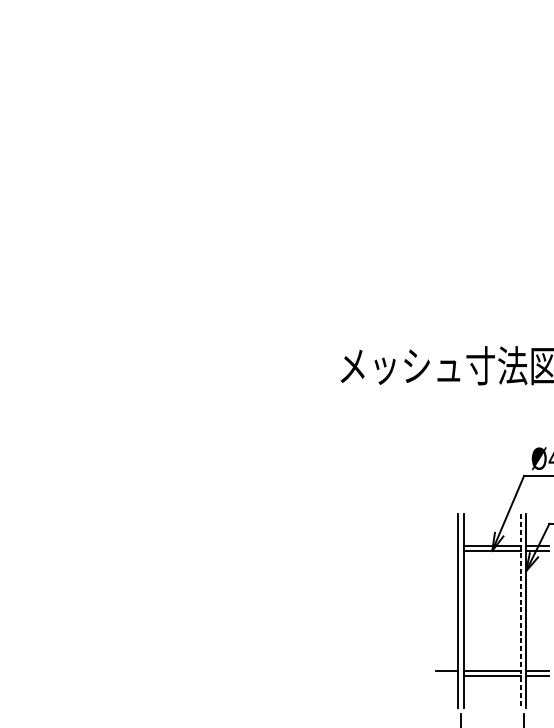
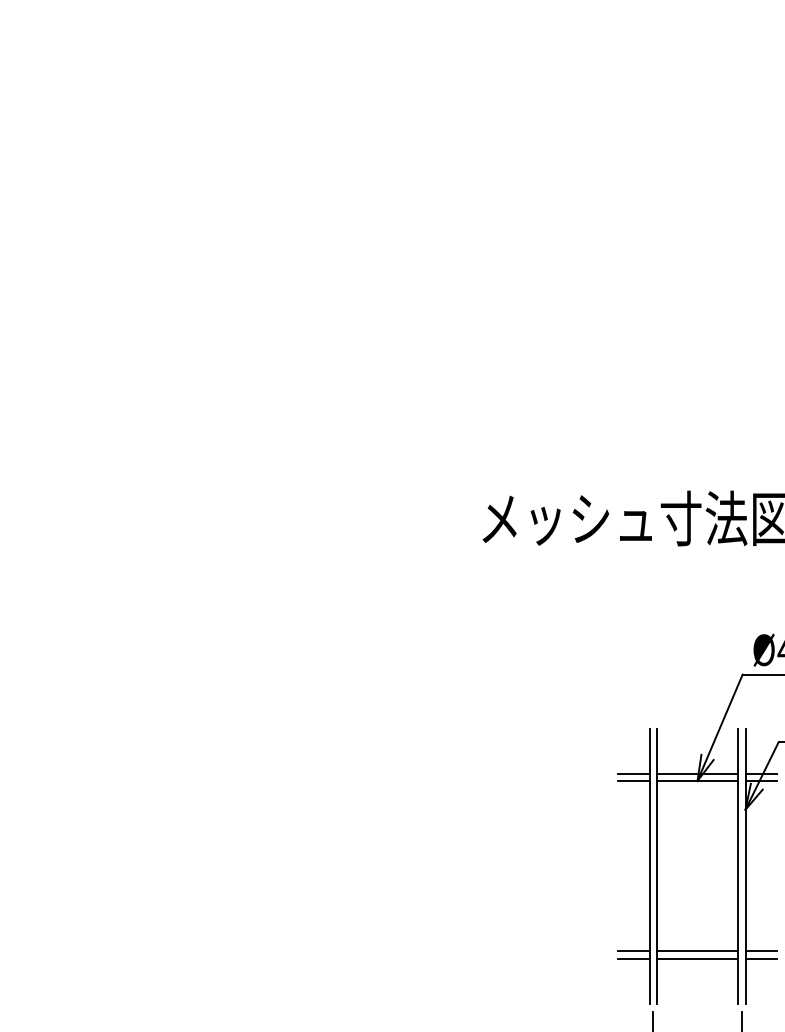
line: (447, 545) -> (633, 773), added
line: (447, 551) -> (633, 781), added
line: (521, 611) -> (738, 866), dashed -> solid
line: (447, 676) -> (633, 958), added

